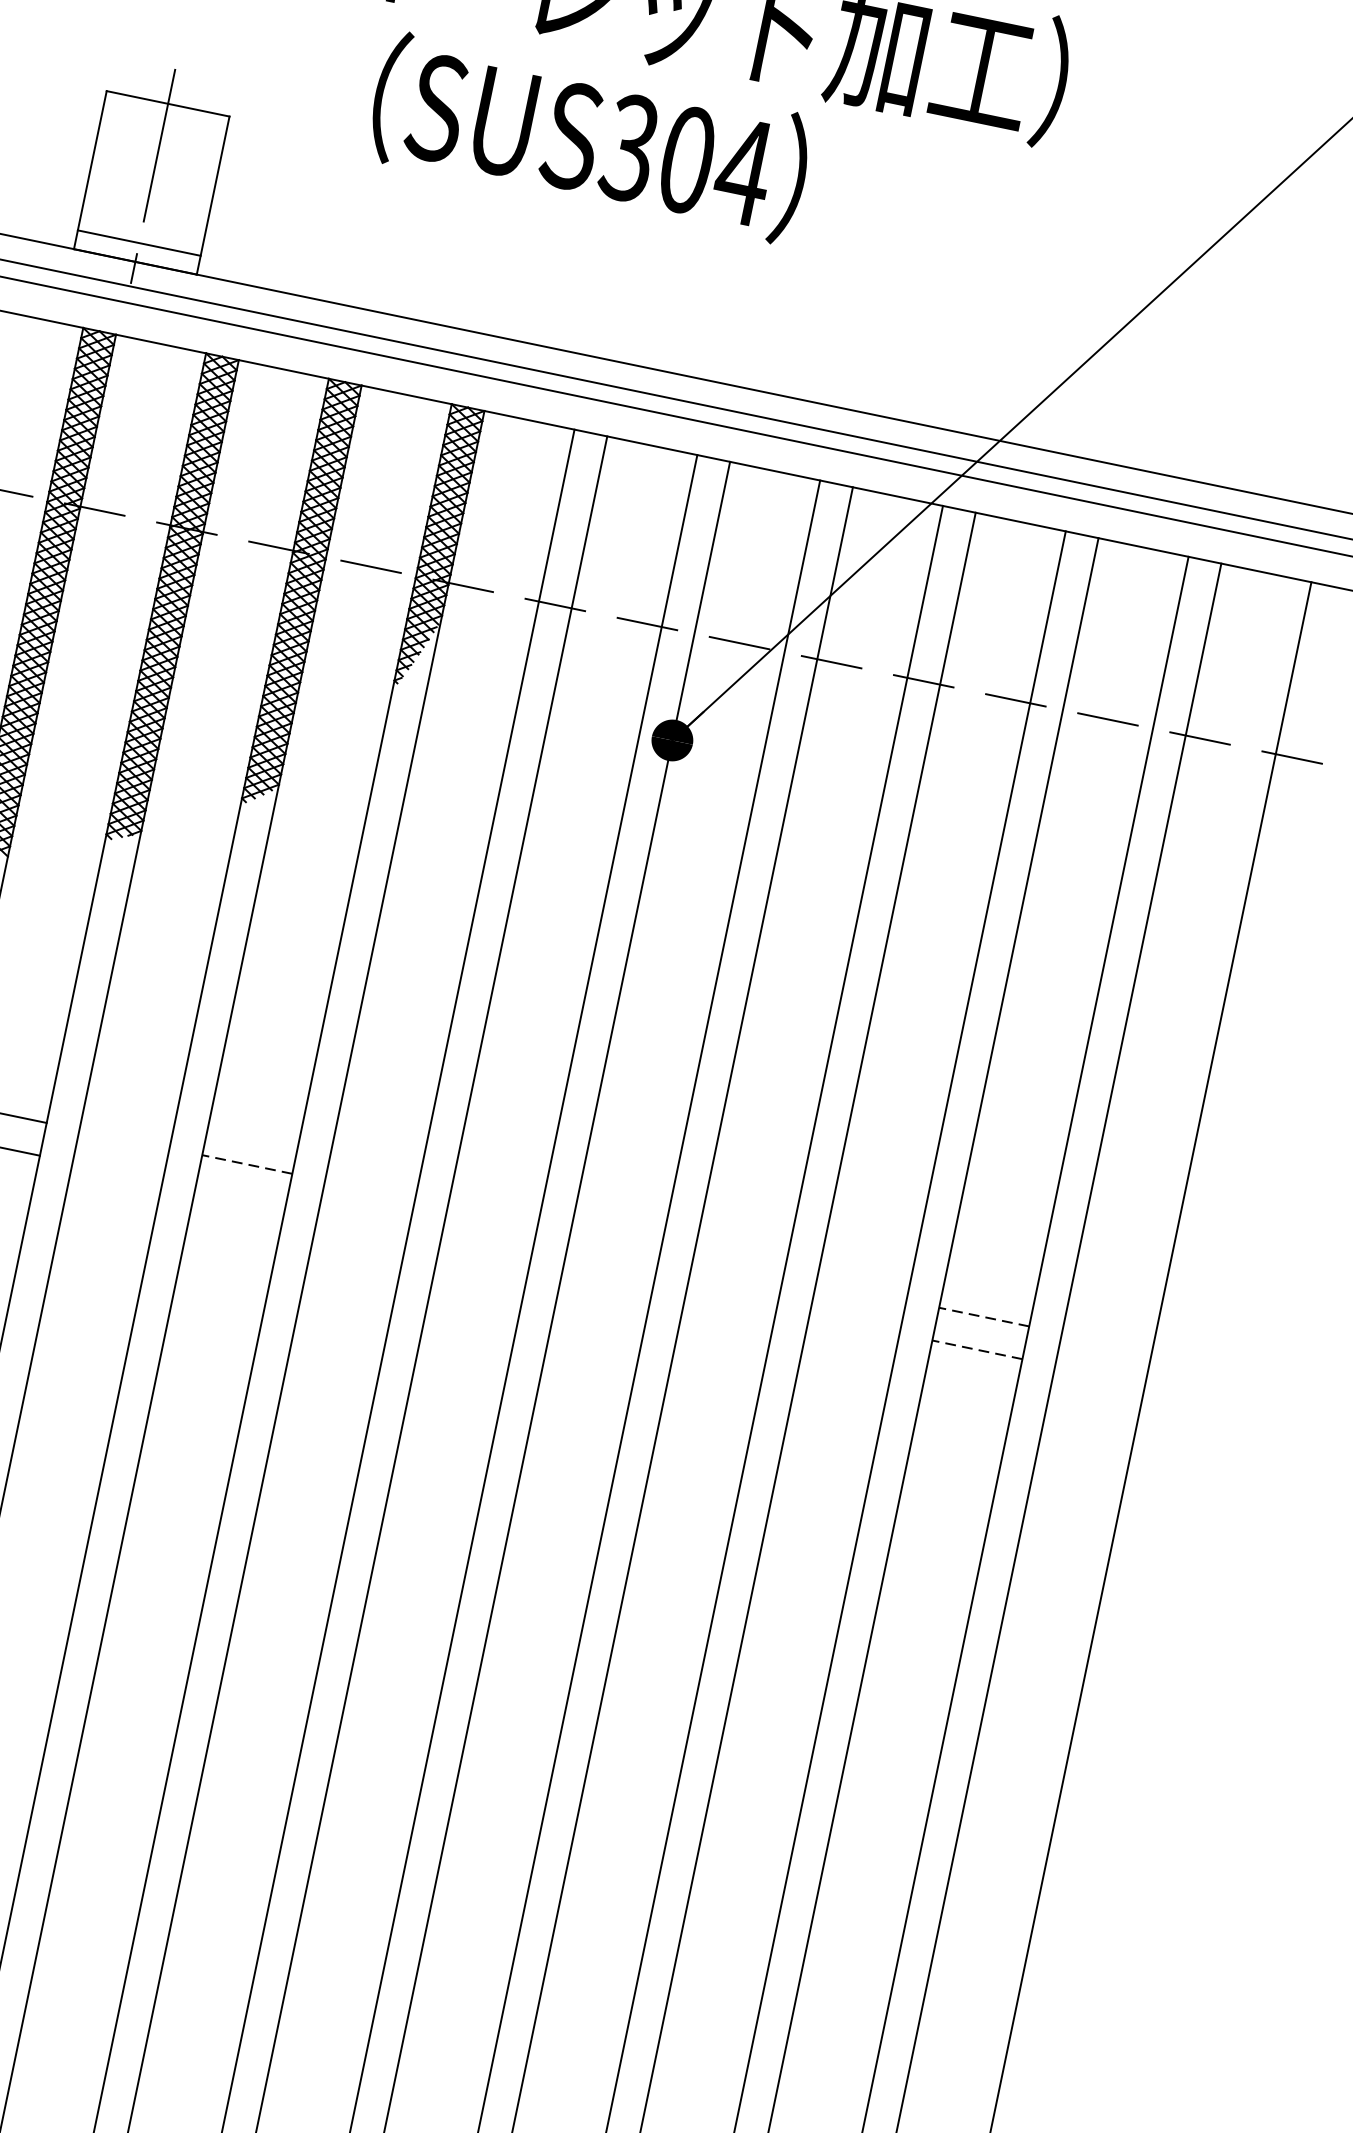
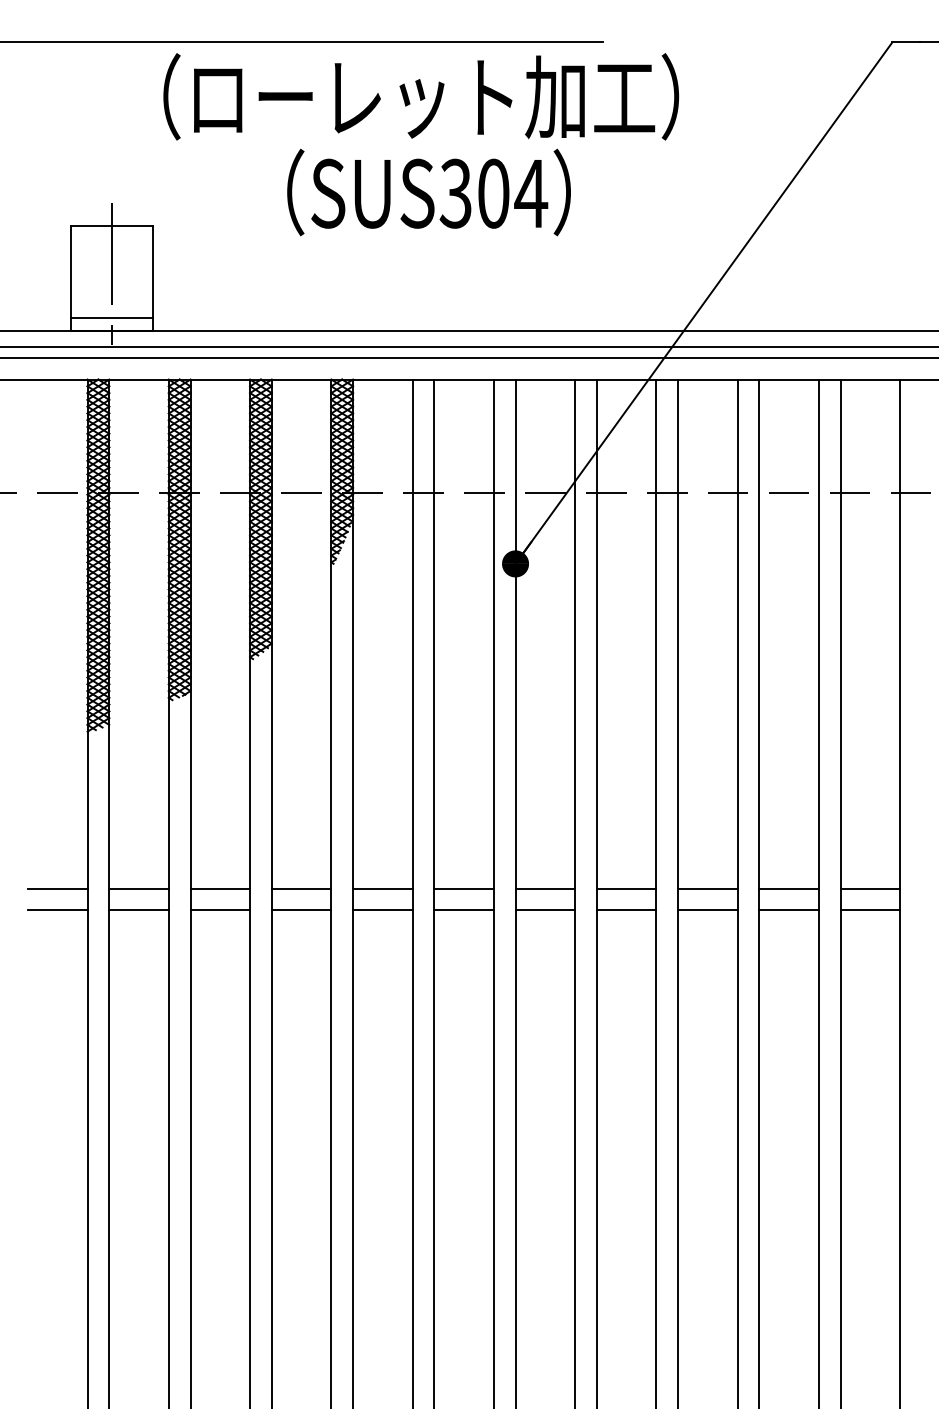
text: (589, 137) -> (428, 192), moved
line: (124, 1138) -> (220, 888), added
line: (247, 1164) -> (301, 888), dashed -> solid
line: (117, 1171) -> (220, 910), added
line: (369, 1189) -> (382, 888), added
line: (240, 1197) -> (301, 910), added
line: (492, 1214) -> (463, 888), added
line: (362, 1222) -> (382, 910), added
line: (616, 1240) -> (545, 888), added
line: (485, 1248) -> (463, 910), added
line: (738, 1265) -> (626, 888), added
line: (609, 1273) -> (545, 910), added
line: (860, 1291) -> (707, 888), added
line: (731, 1299) -> (626, 910), added
line: (984, 1316) -> (789, 888), dashed -> solid
line: (854, 1324) -> (707, 910), added
line: (1107, 1342) -> (870, 888), added
line: (977, 1350) -> (789, 910), dashed -> solid
line: (1100, 1375) -> (870, 910), added

